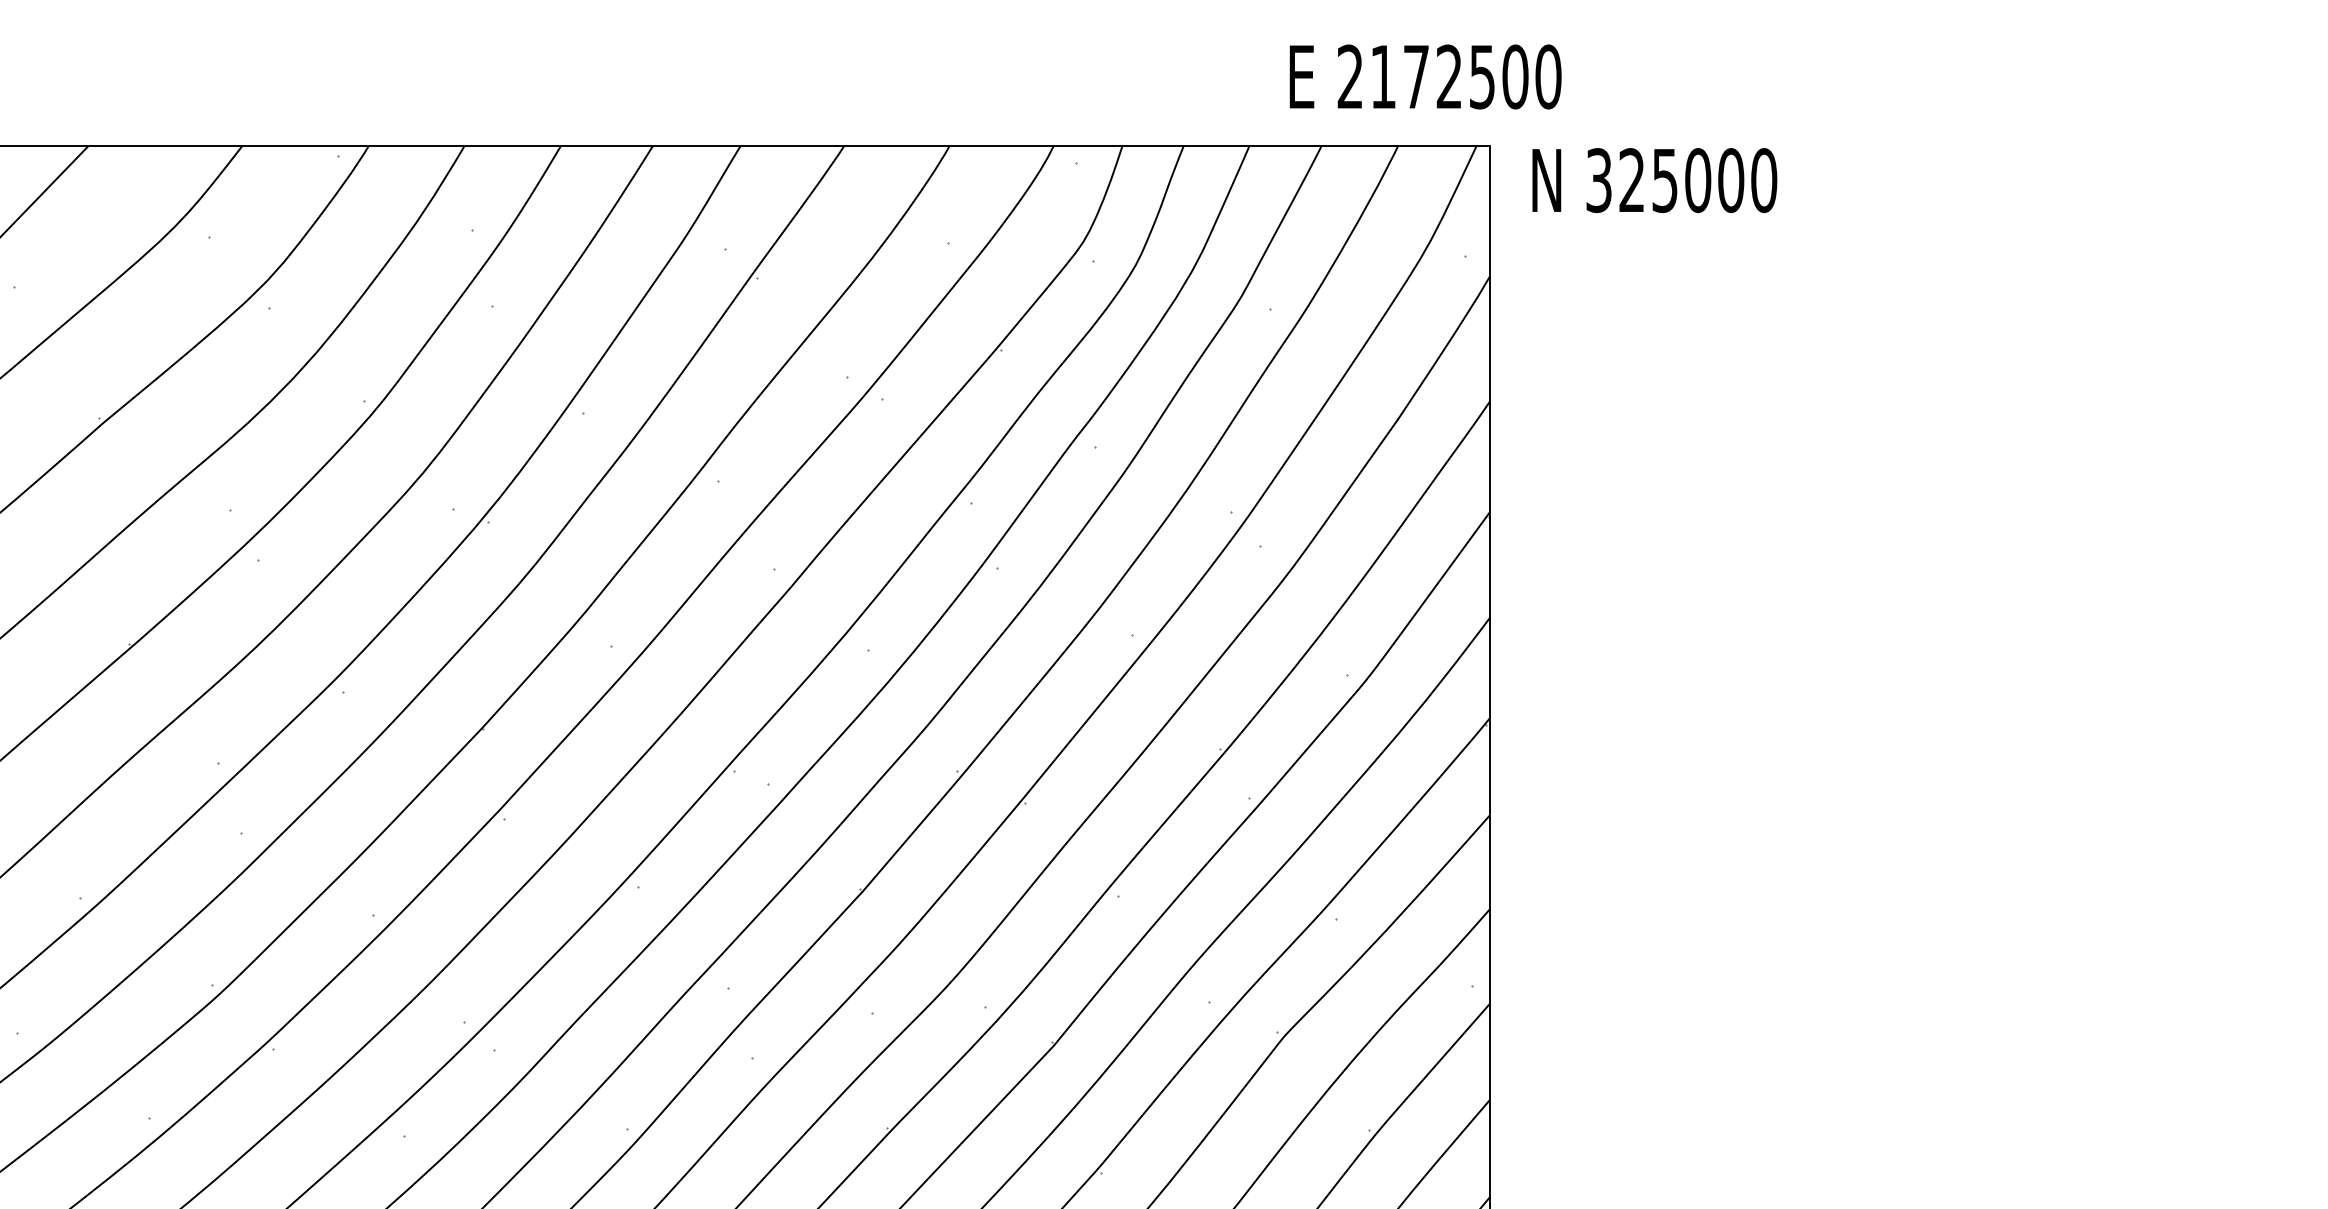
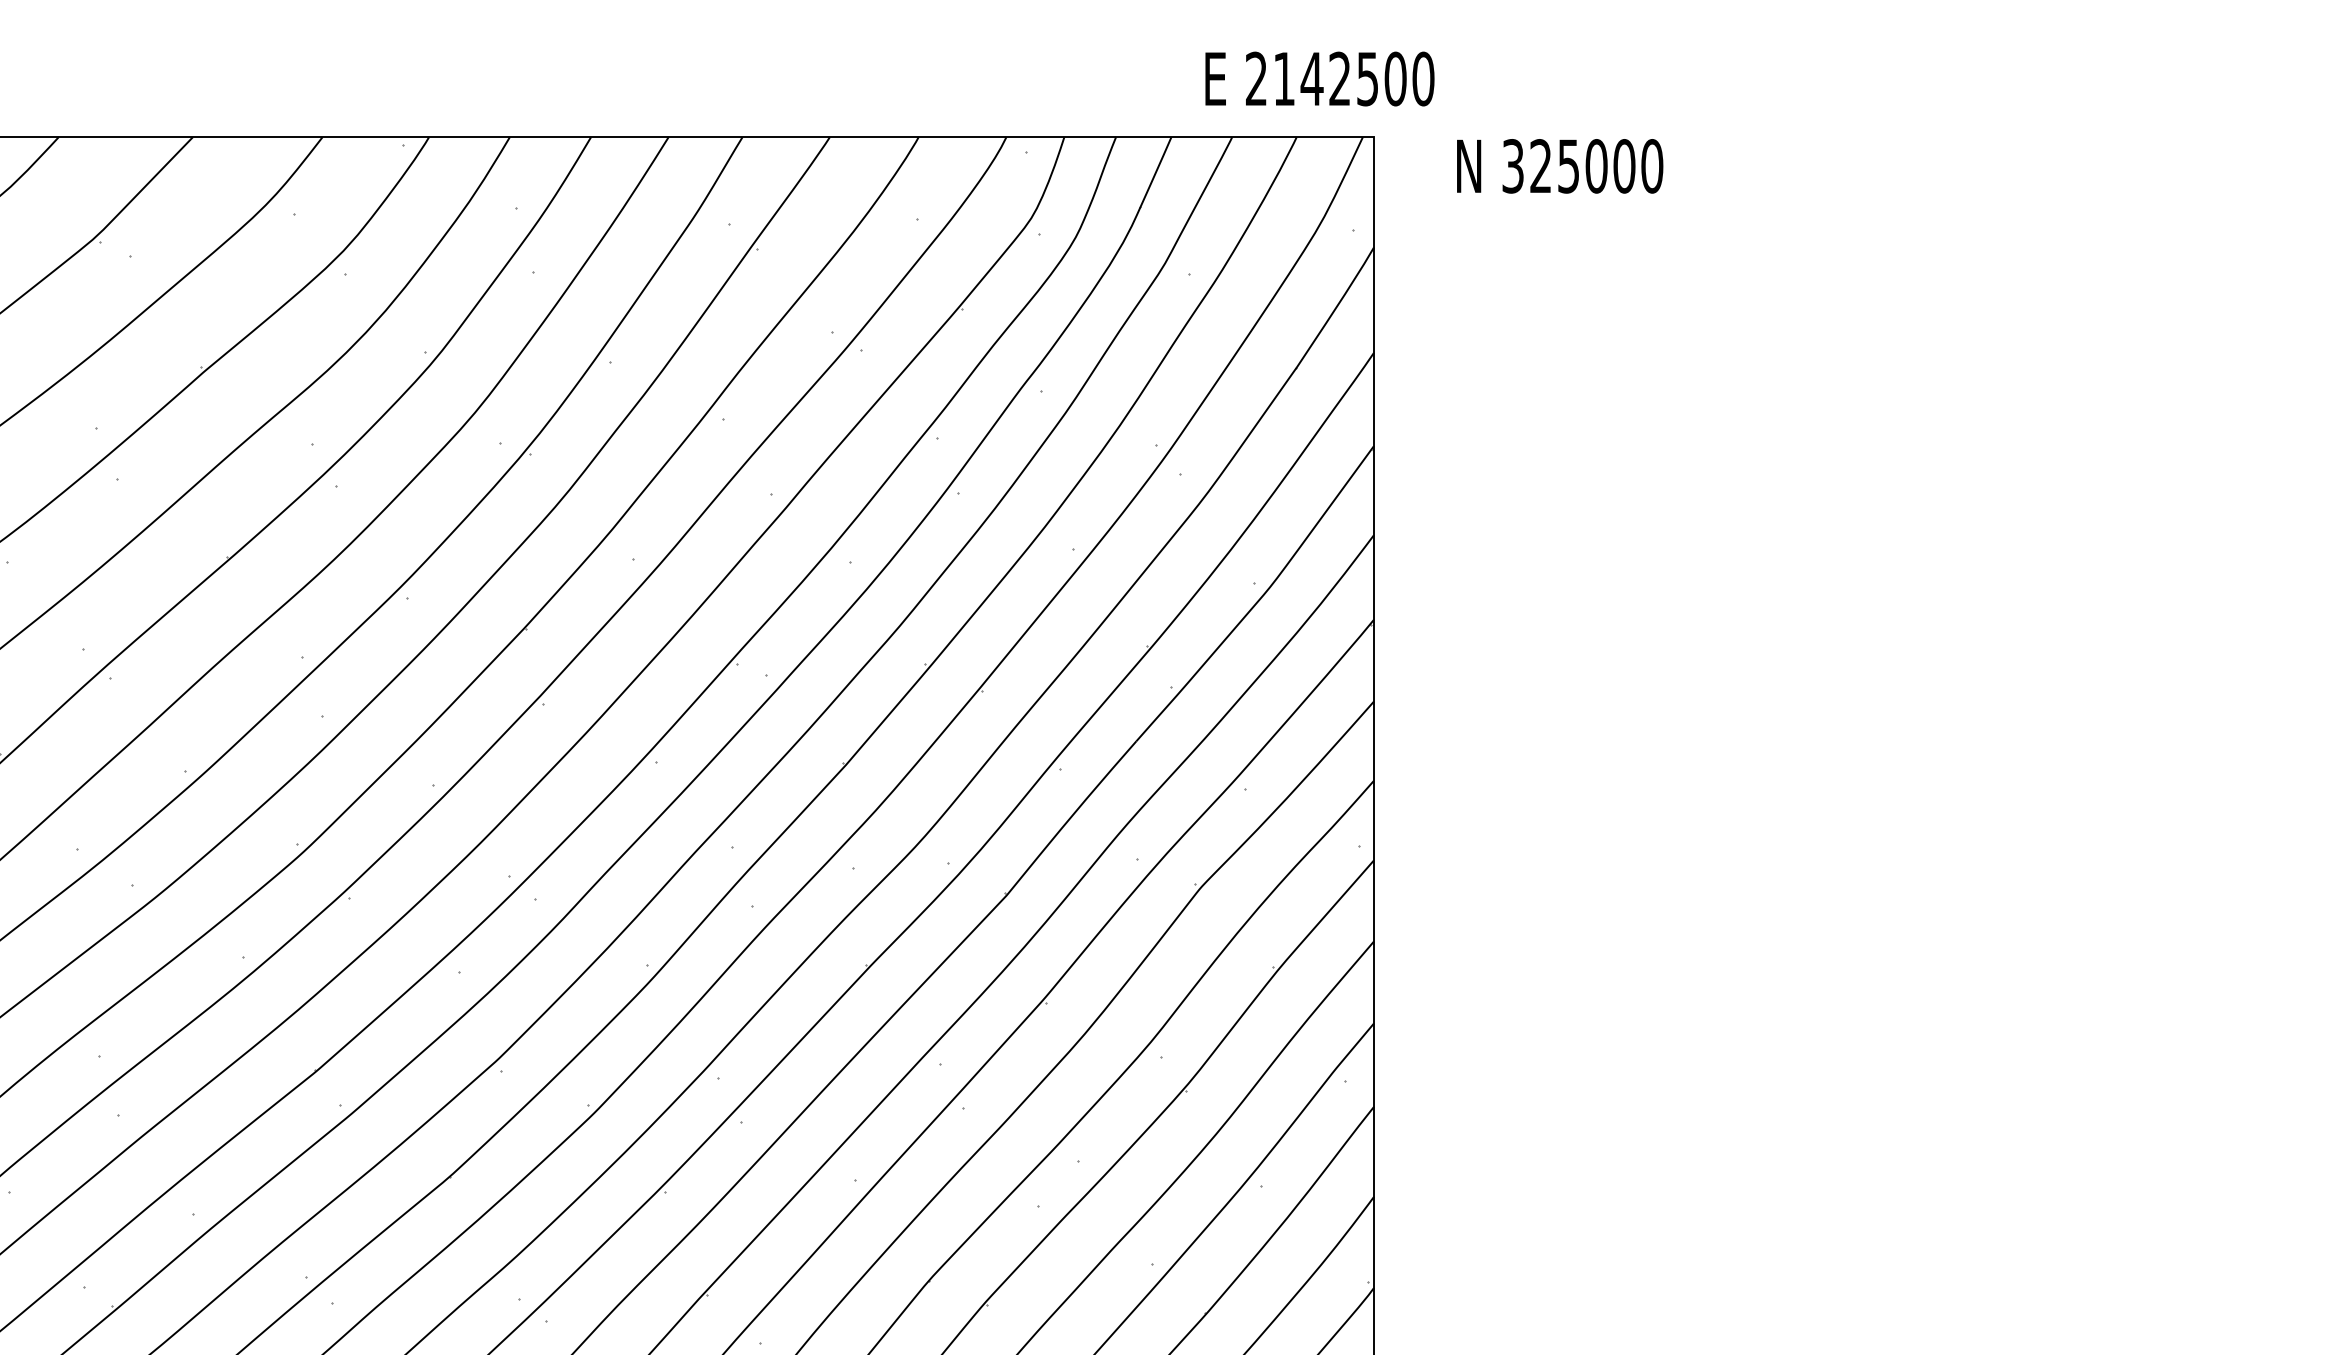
text: (1415, 76) -> (1311, 78), 2172500 -> 2142500
text: (1655, 180) -> (1560, 166), moved

